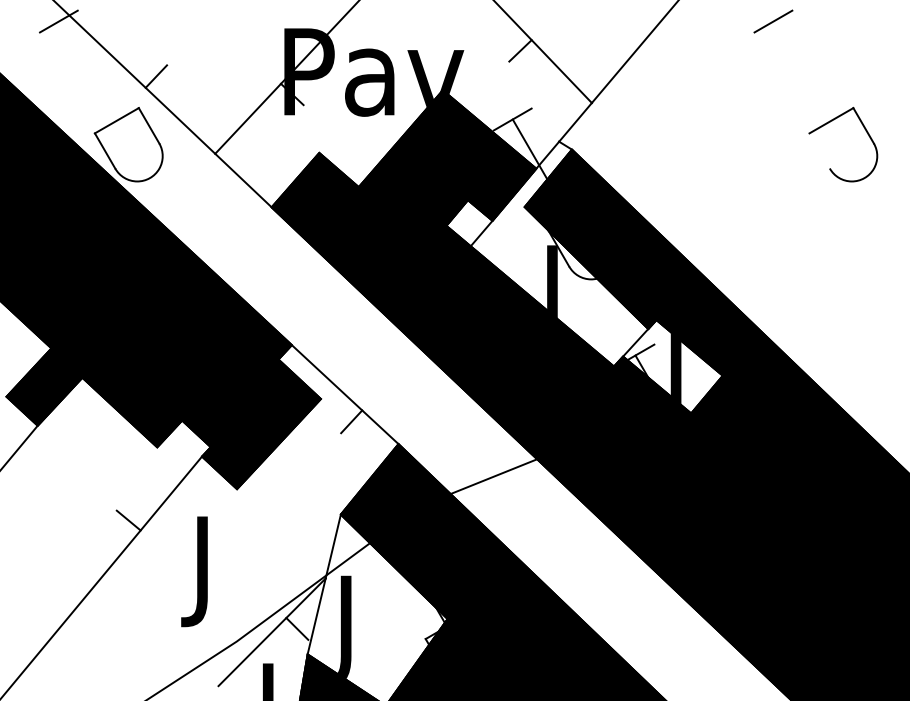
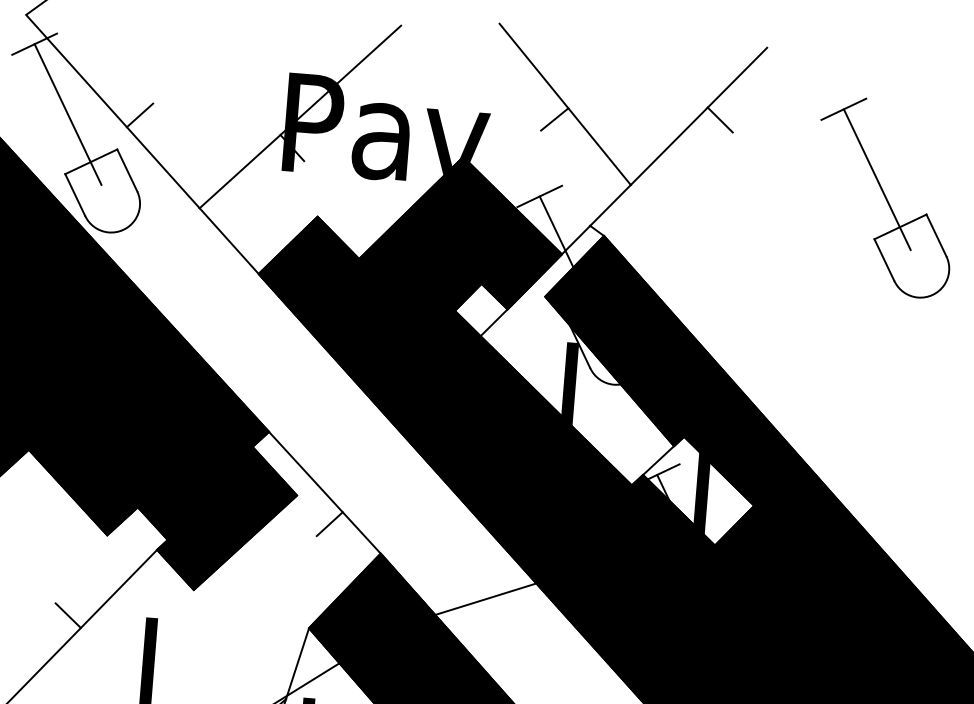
line: (665, 39) -> (719, 119), added
line: (92, 80) -> (67, 114), added
line: (807, 80) -> (877, 179), added
line: (819, 150) -> (884, 259), added

